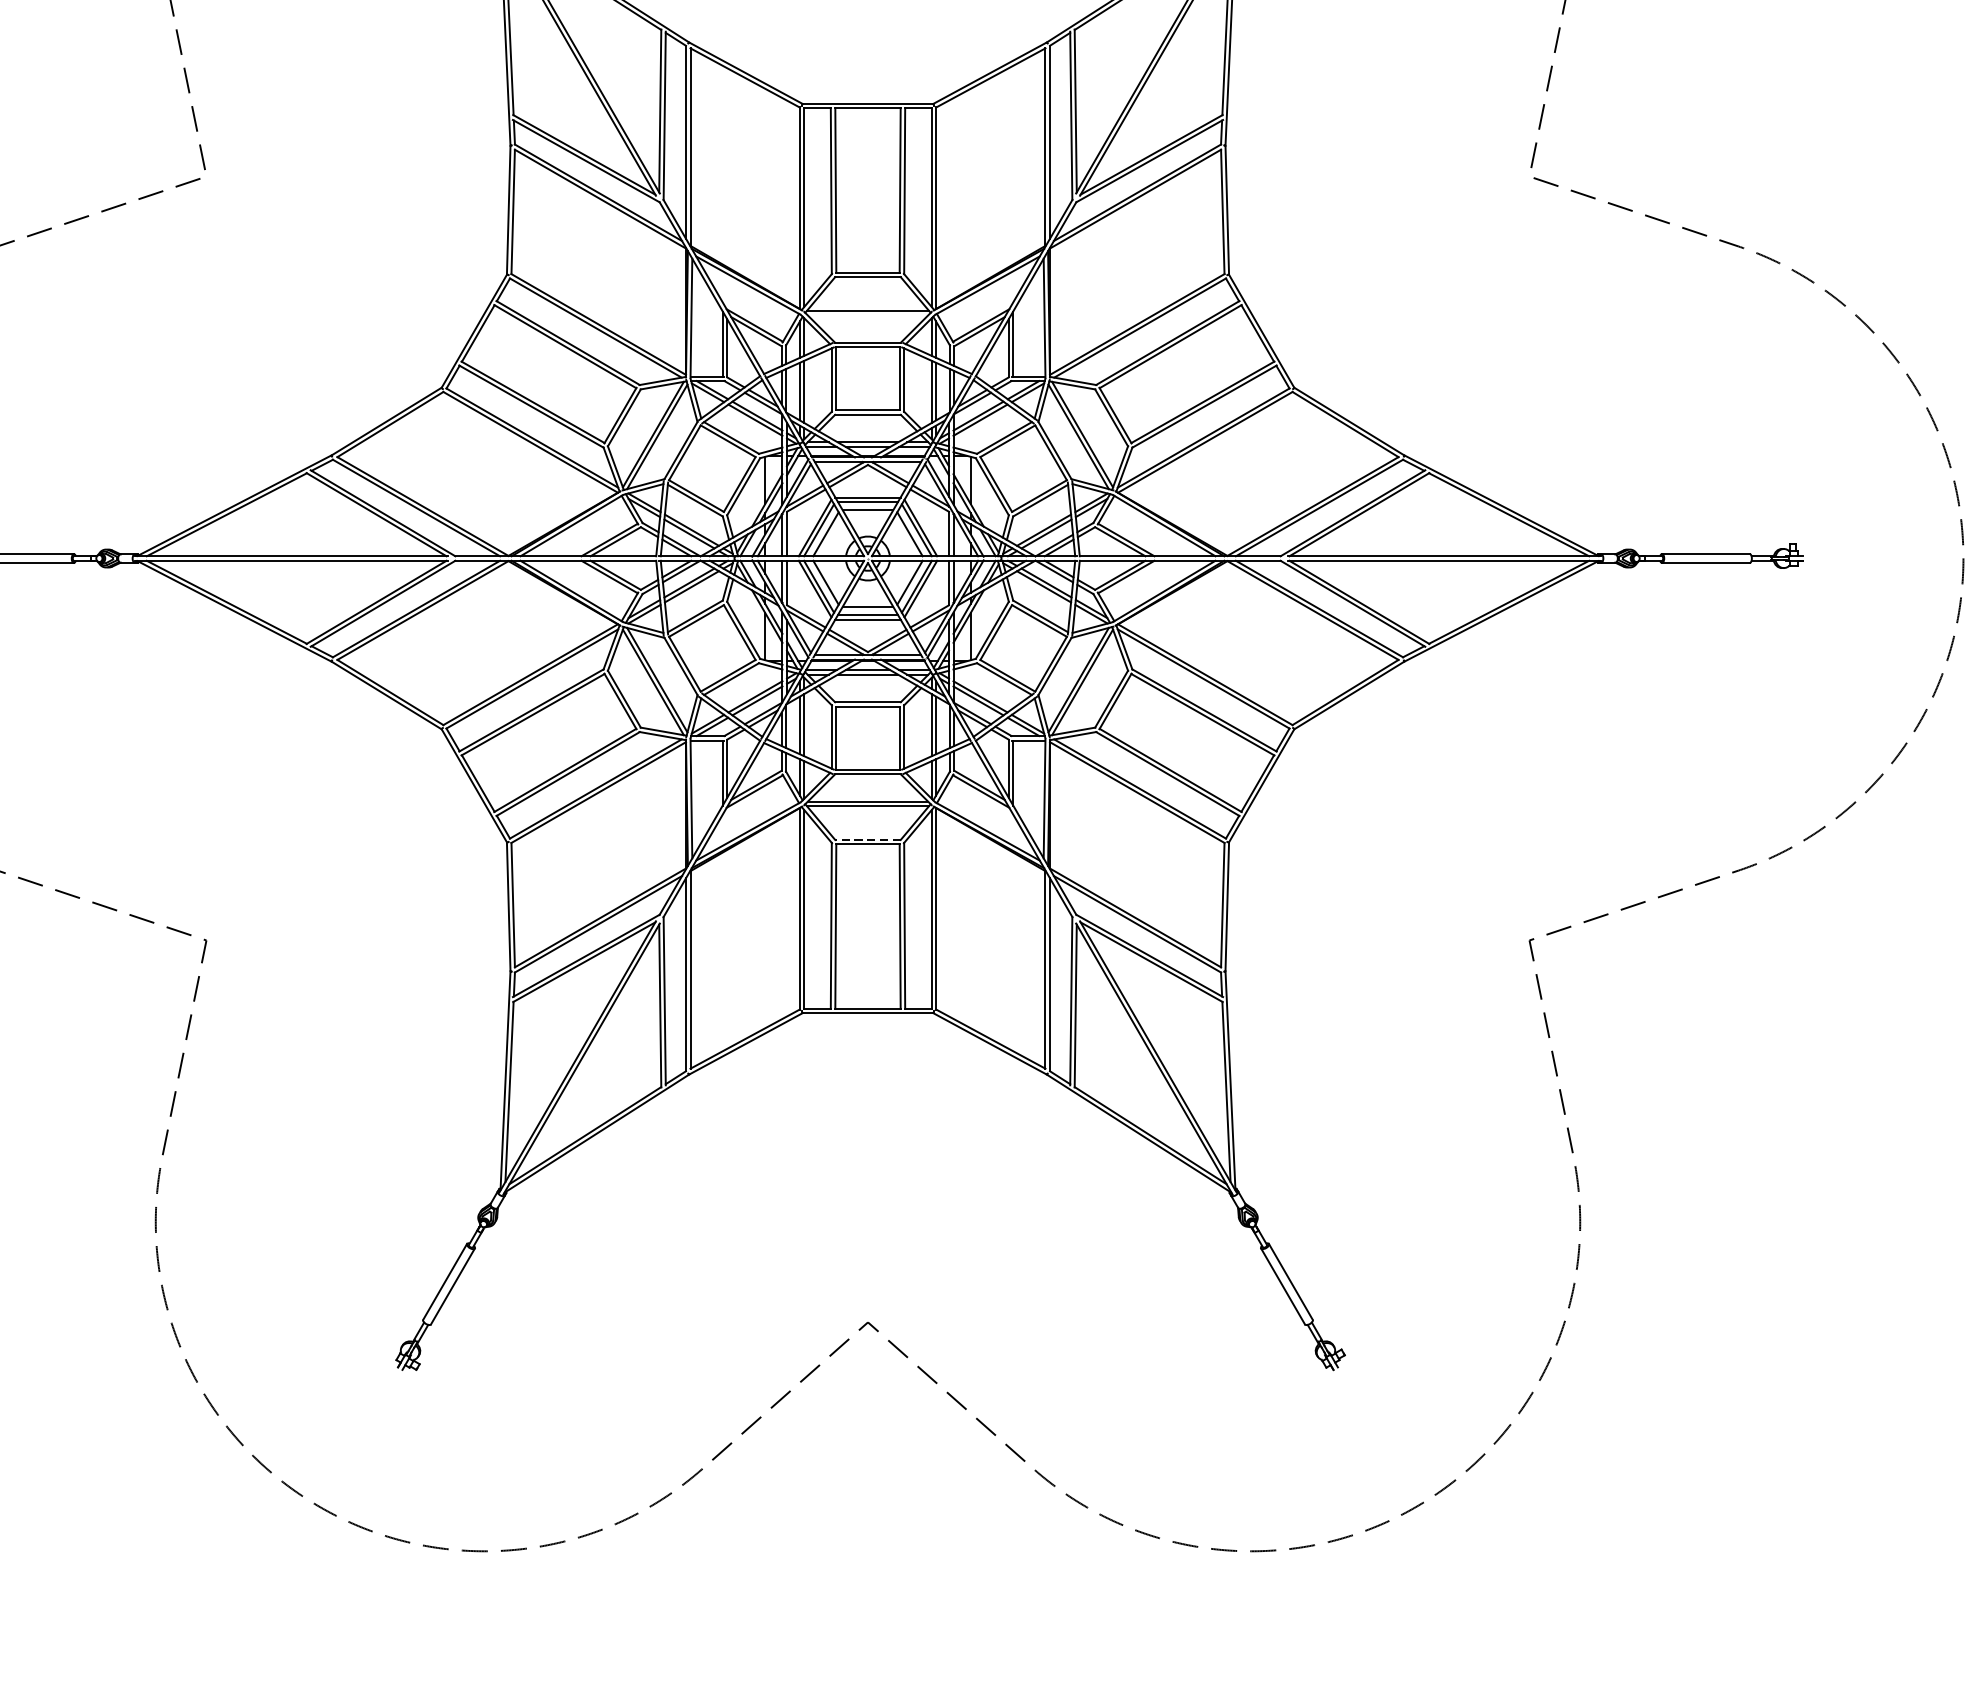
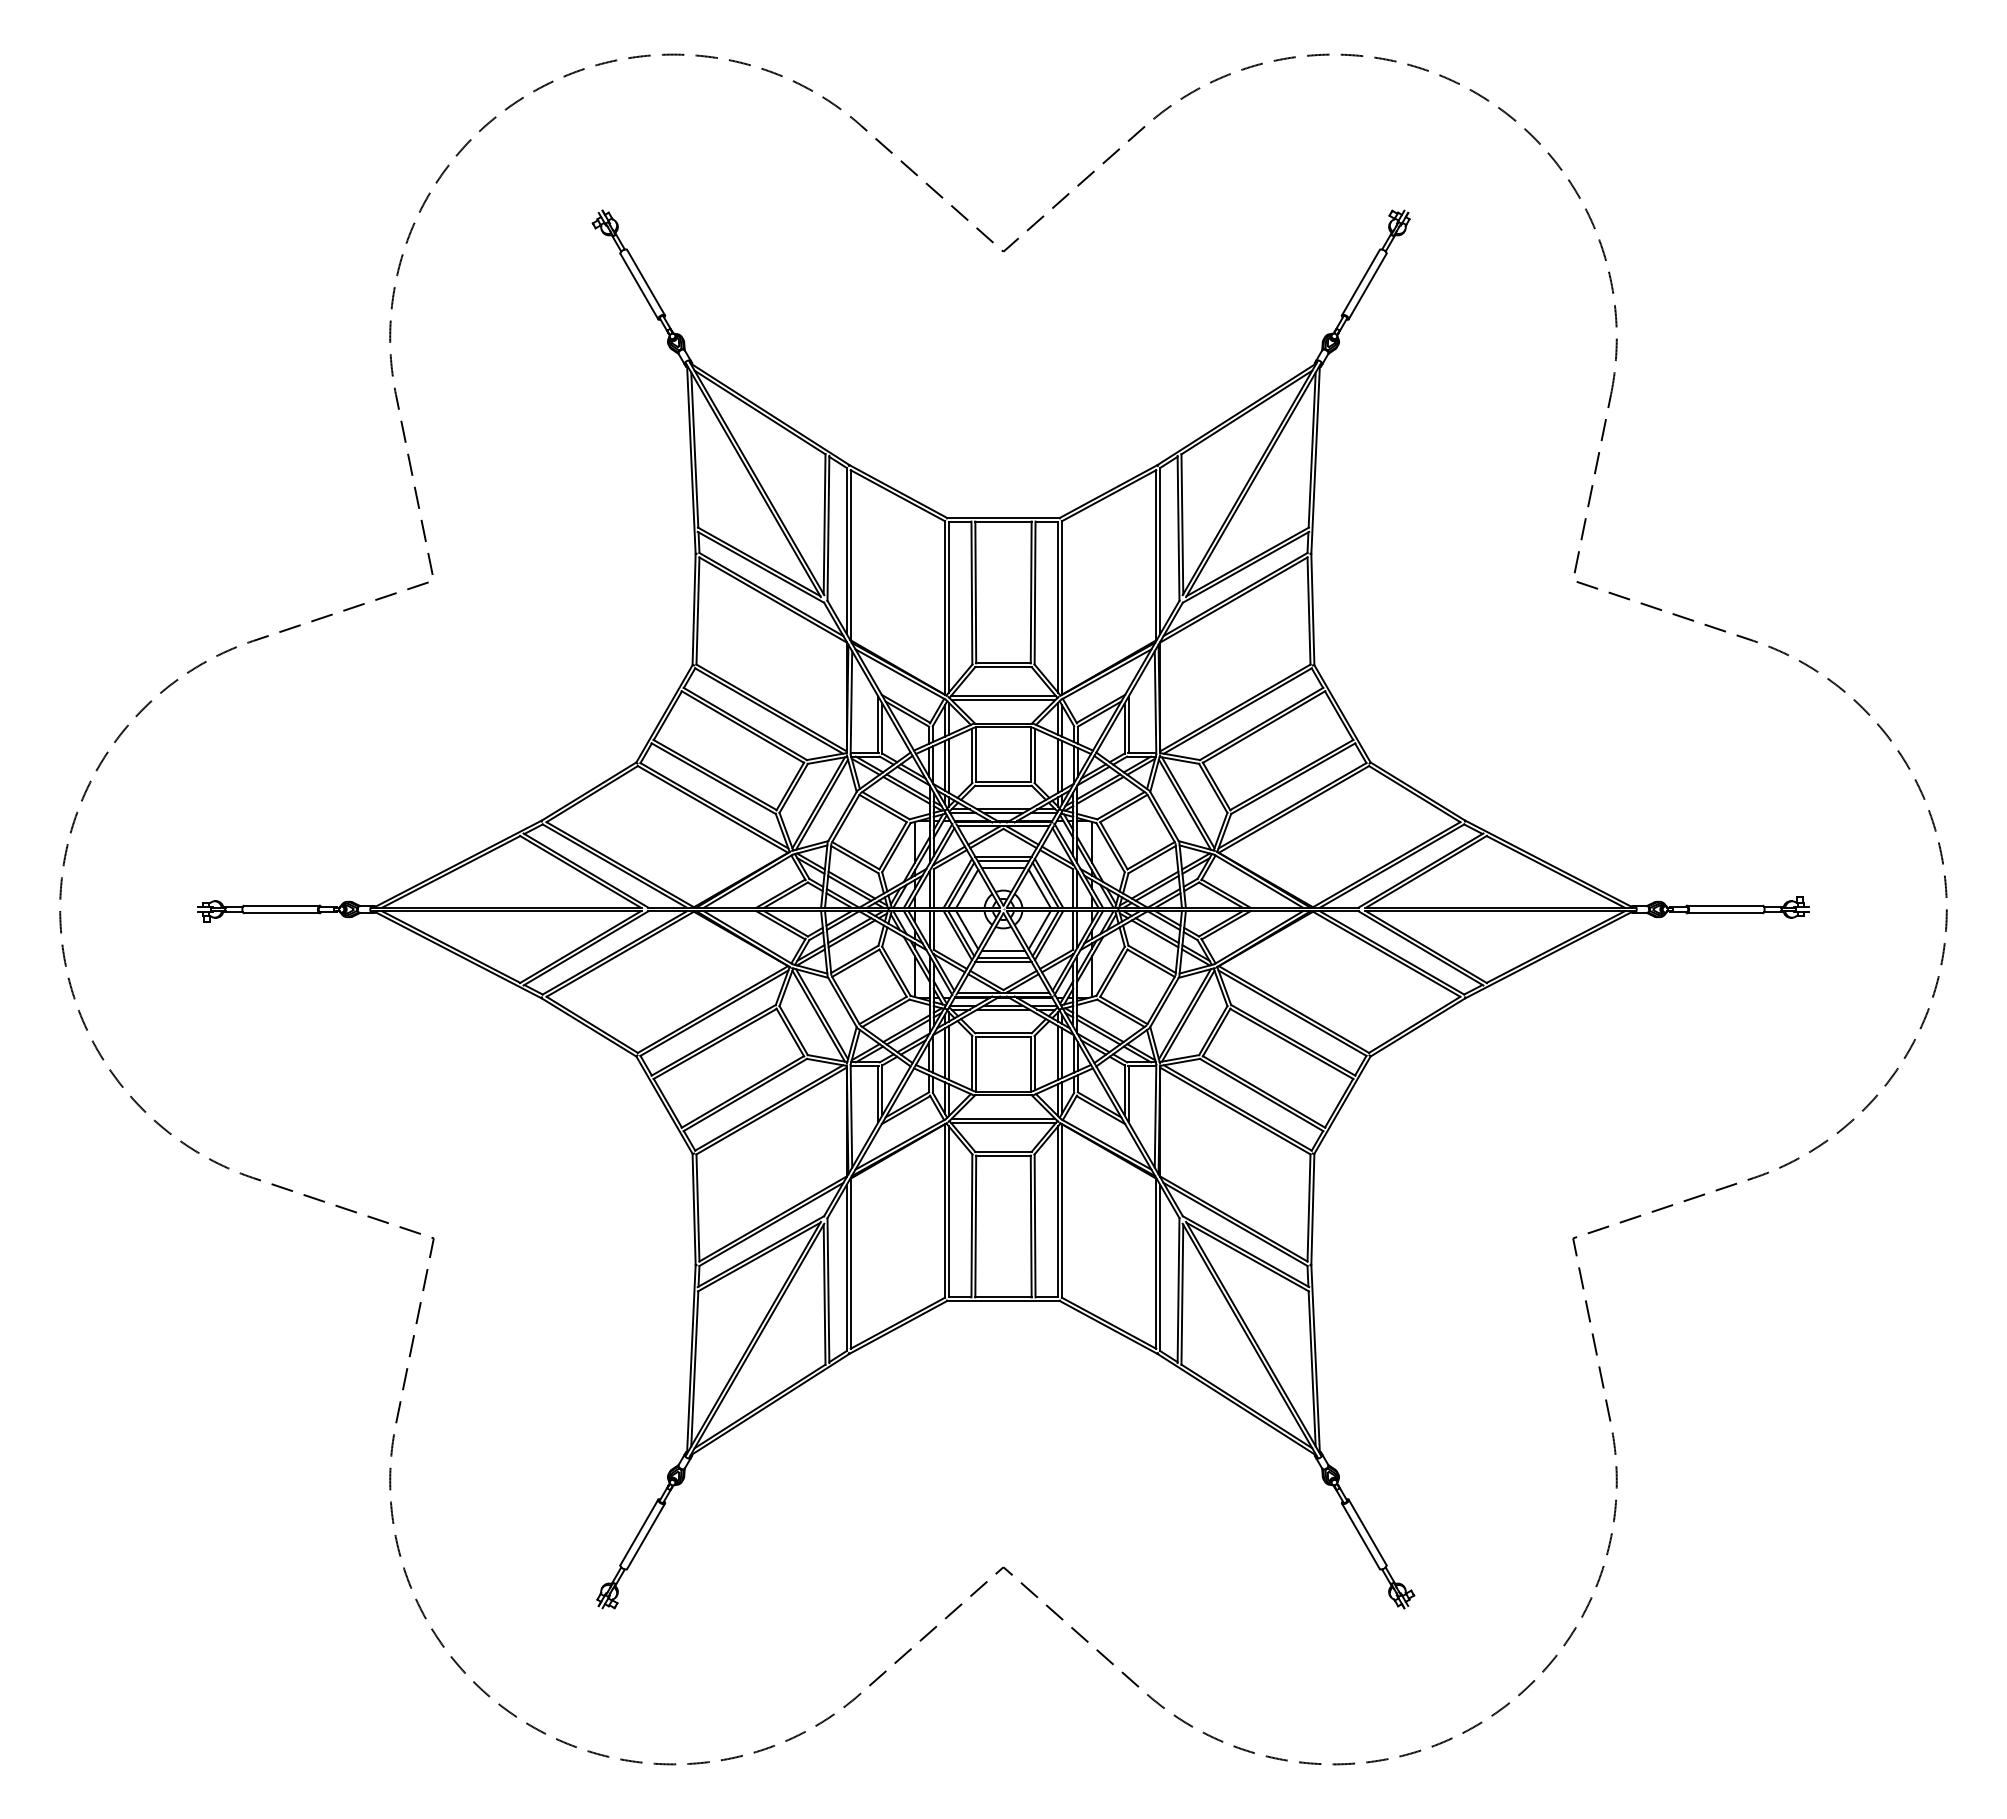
line: (868, 315) -> (1003, 700), added
line: (868, 839) -> (1003, 1151), dashed -> solid

